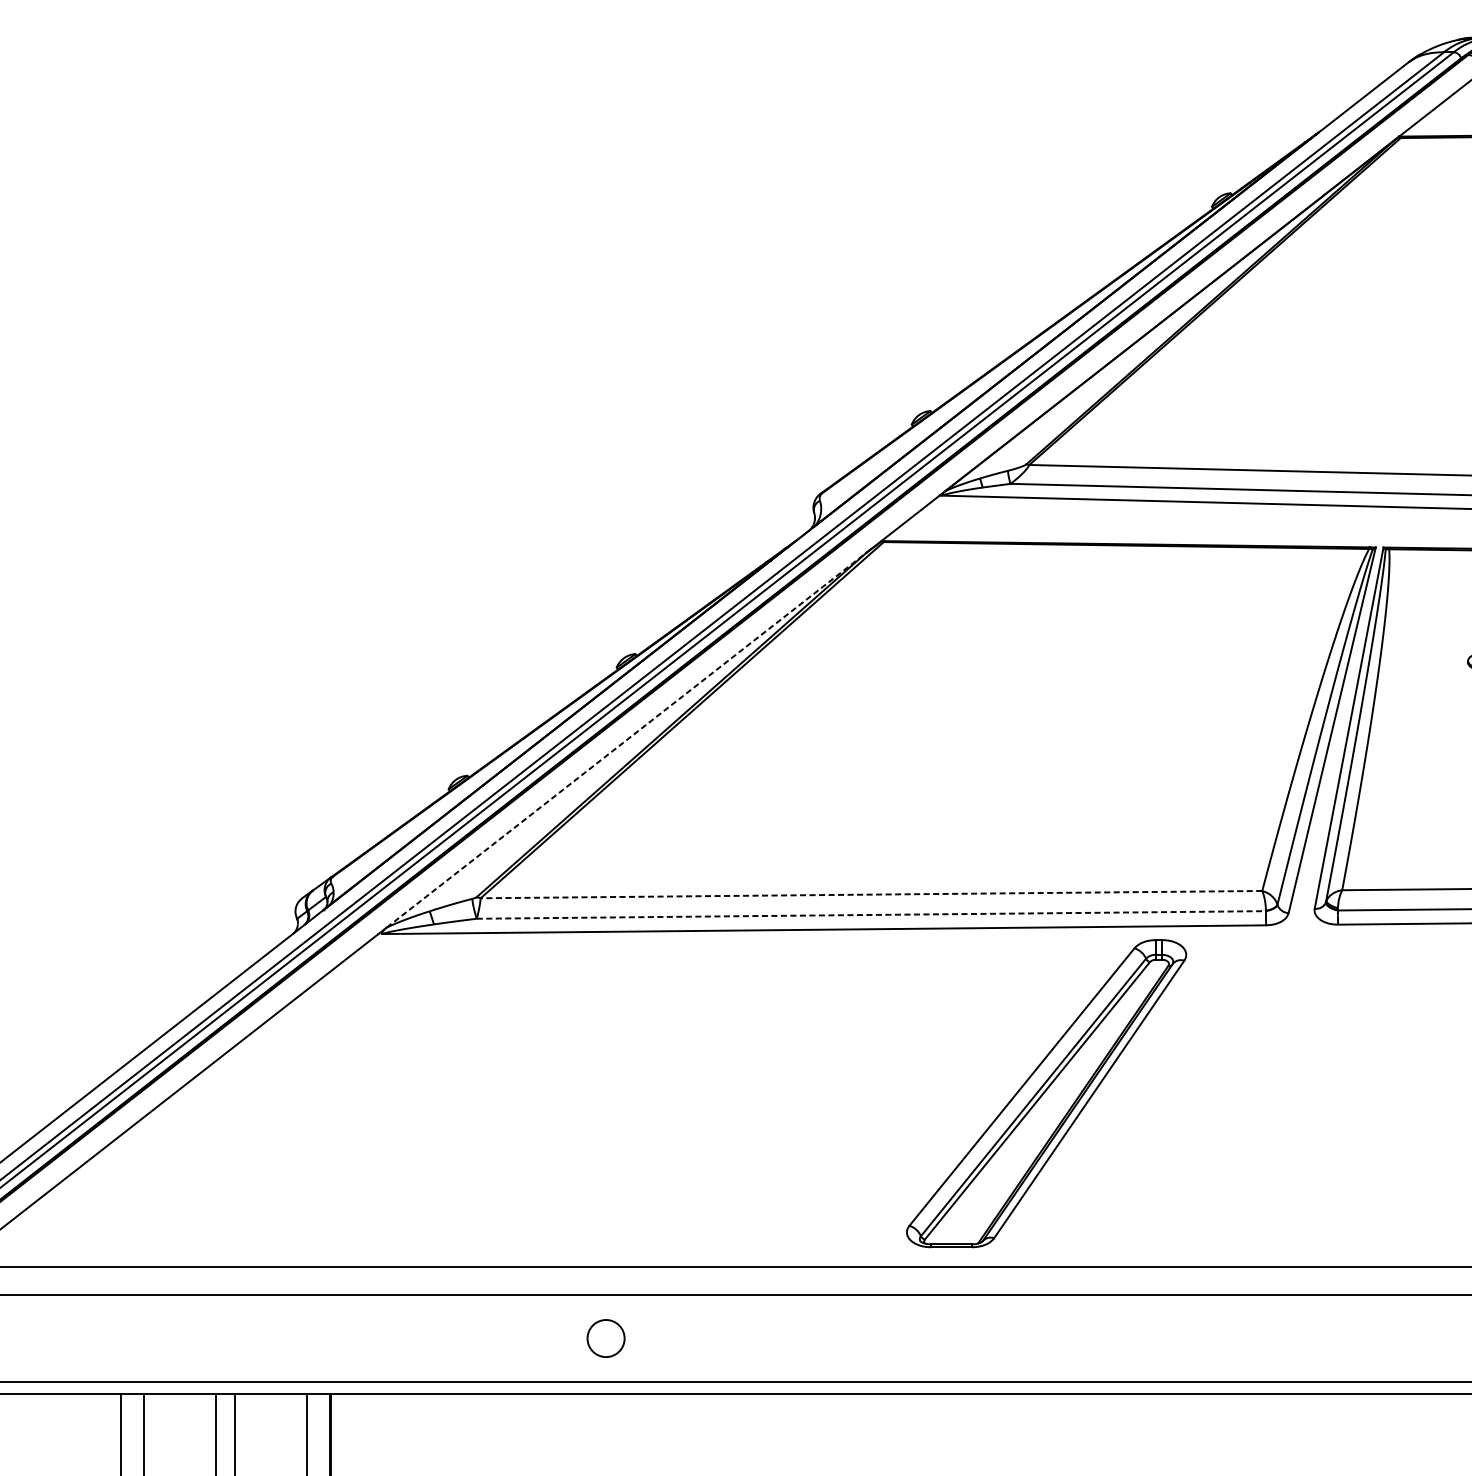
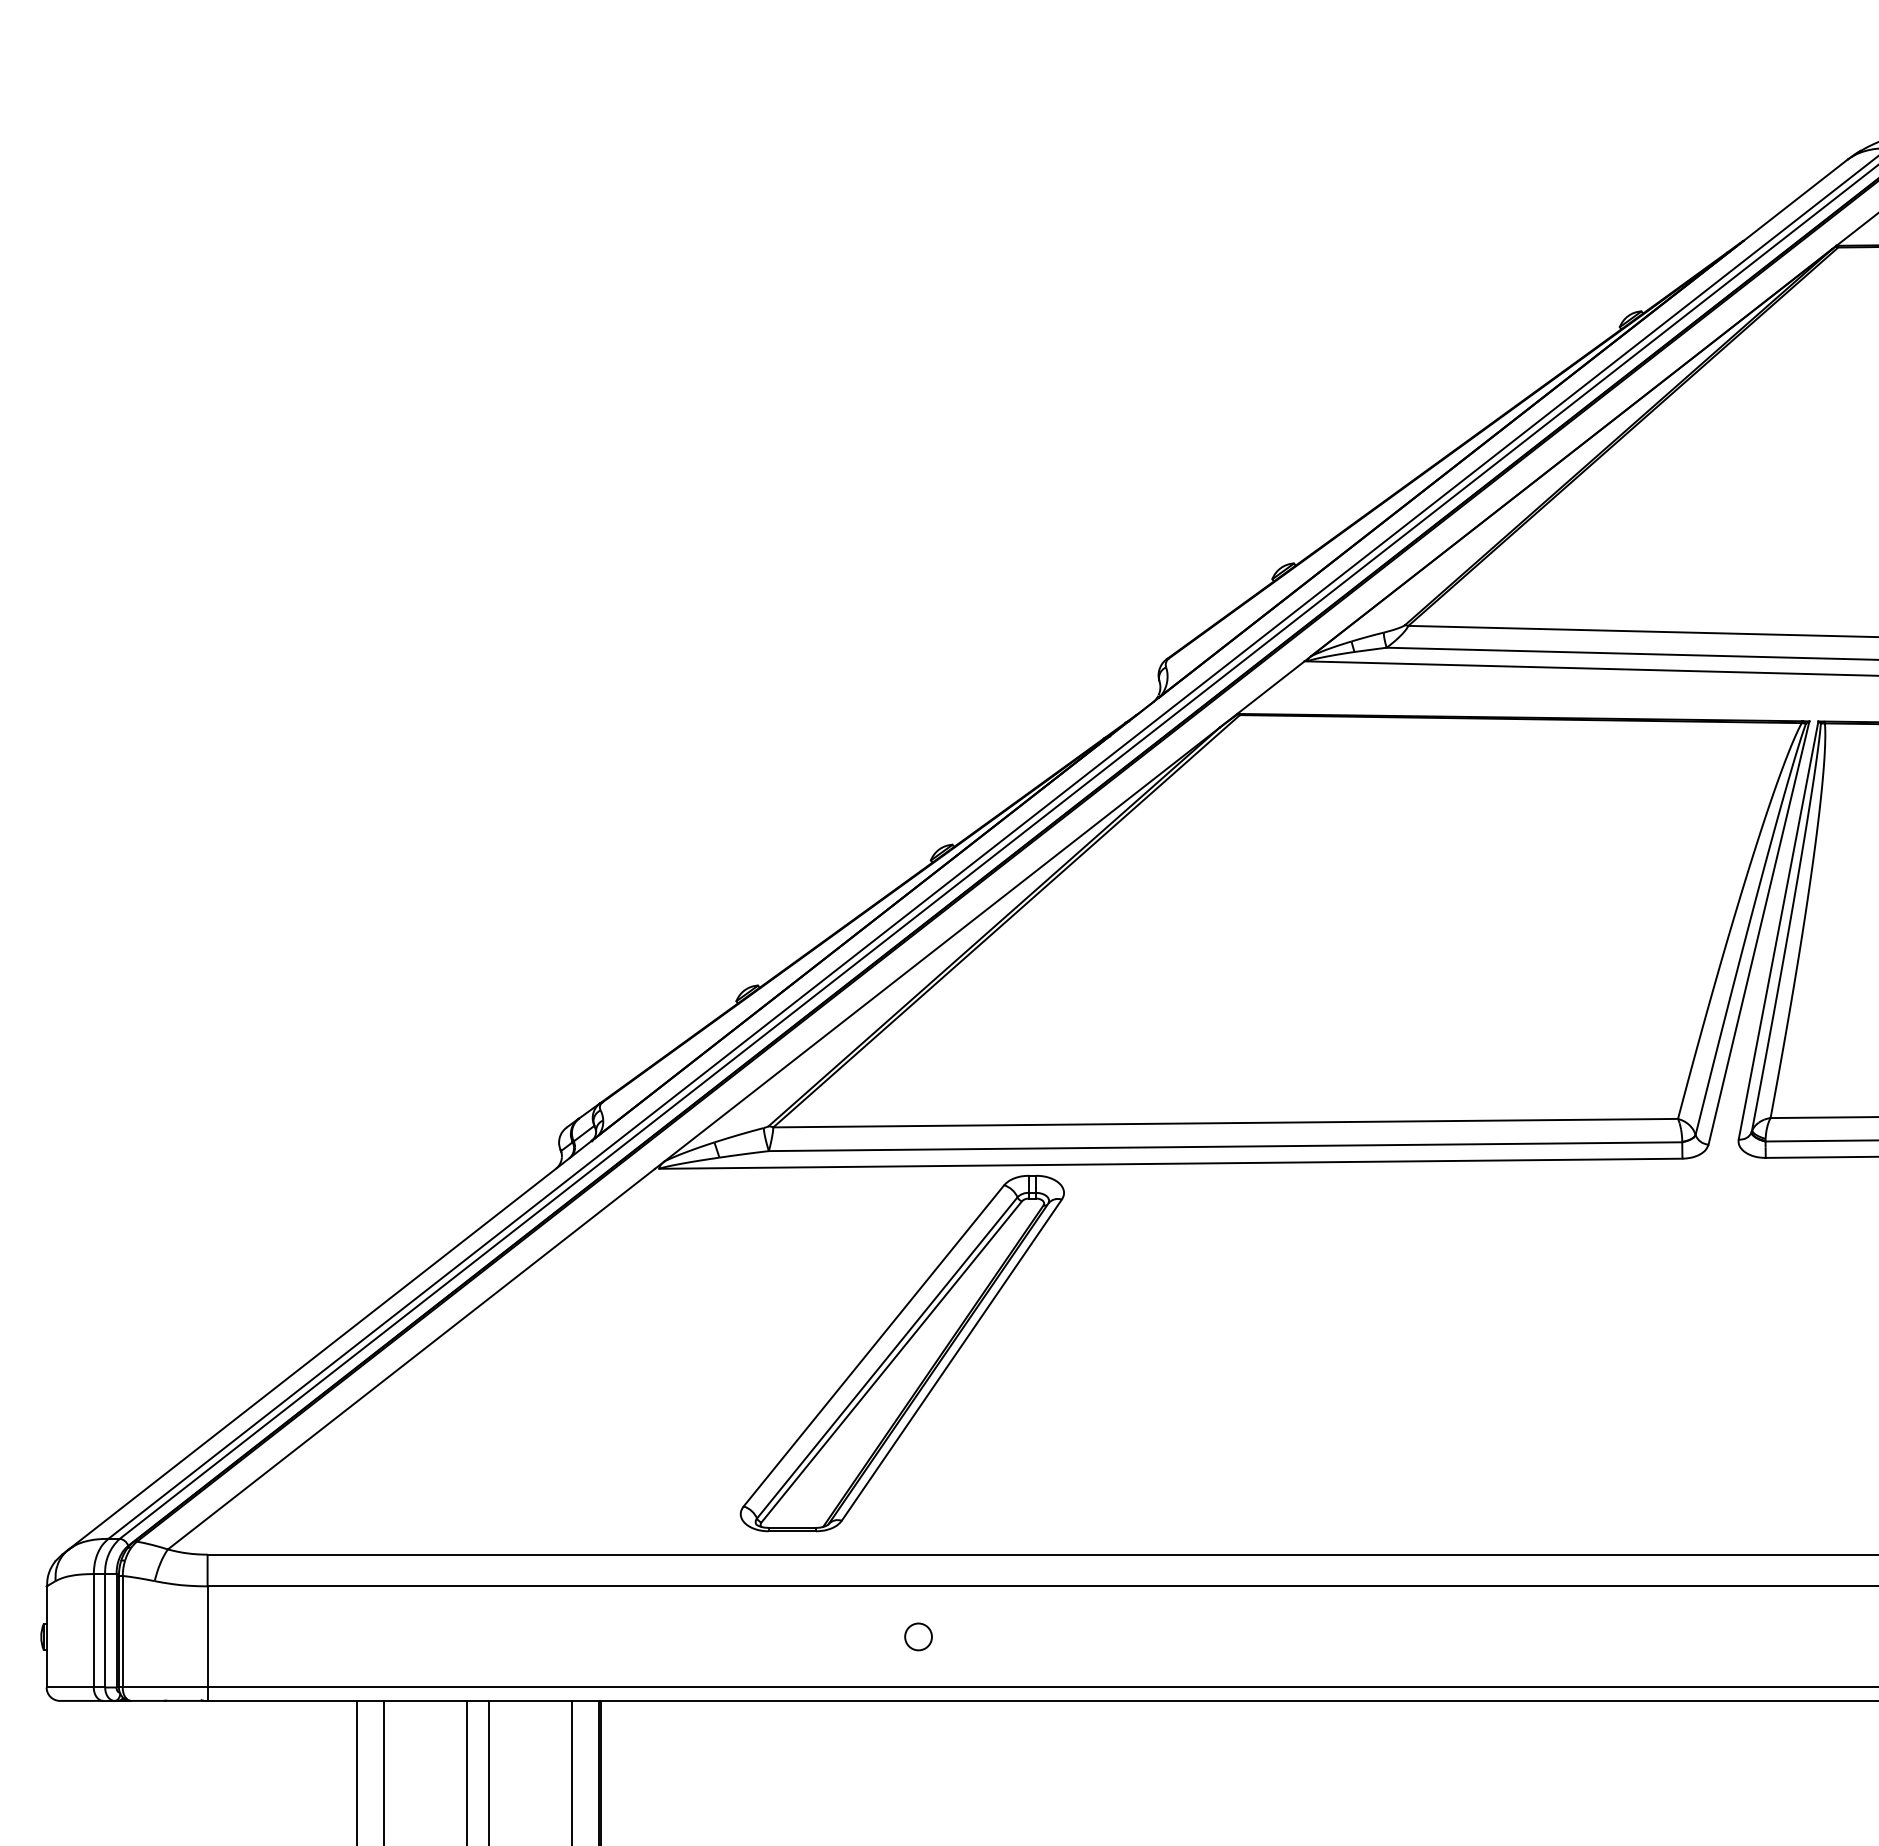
line: (626, 740) -> (942, 944), dashed -> solid
line: (871, 894) -> (1225, 1123), dashed -> solid
line: (871, 914) -> (1225, 1146), dashed -> solid
part: (1045, 1093) -> (901, 1353), moved
circle: (606, 1338) -> (918, 1636), size x0.62

